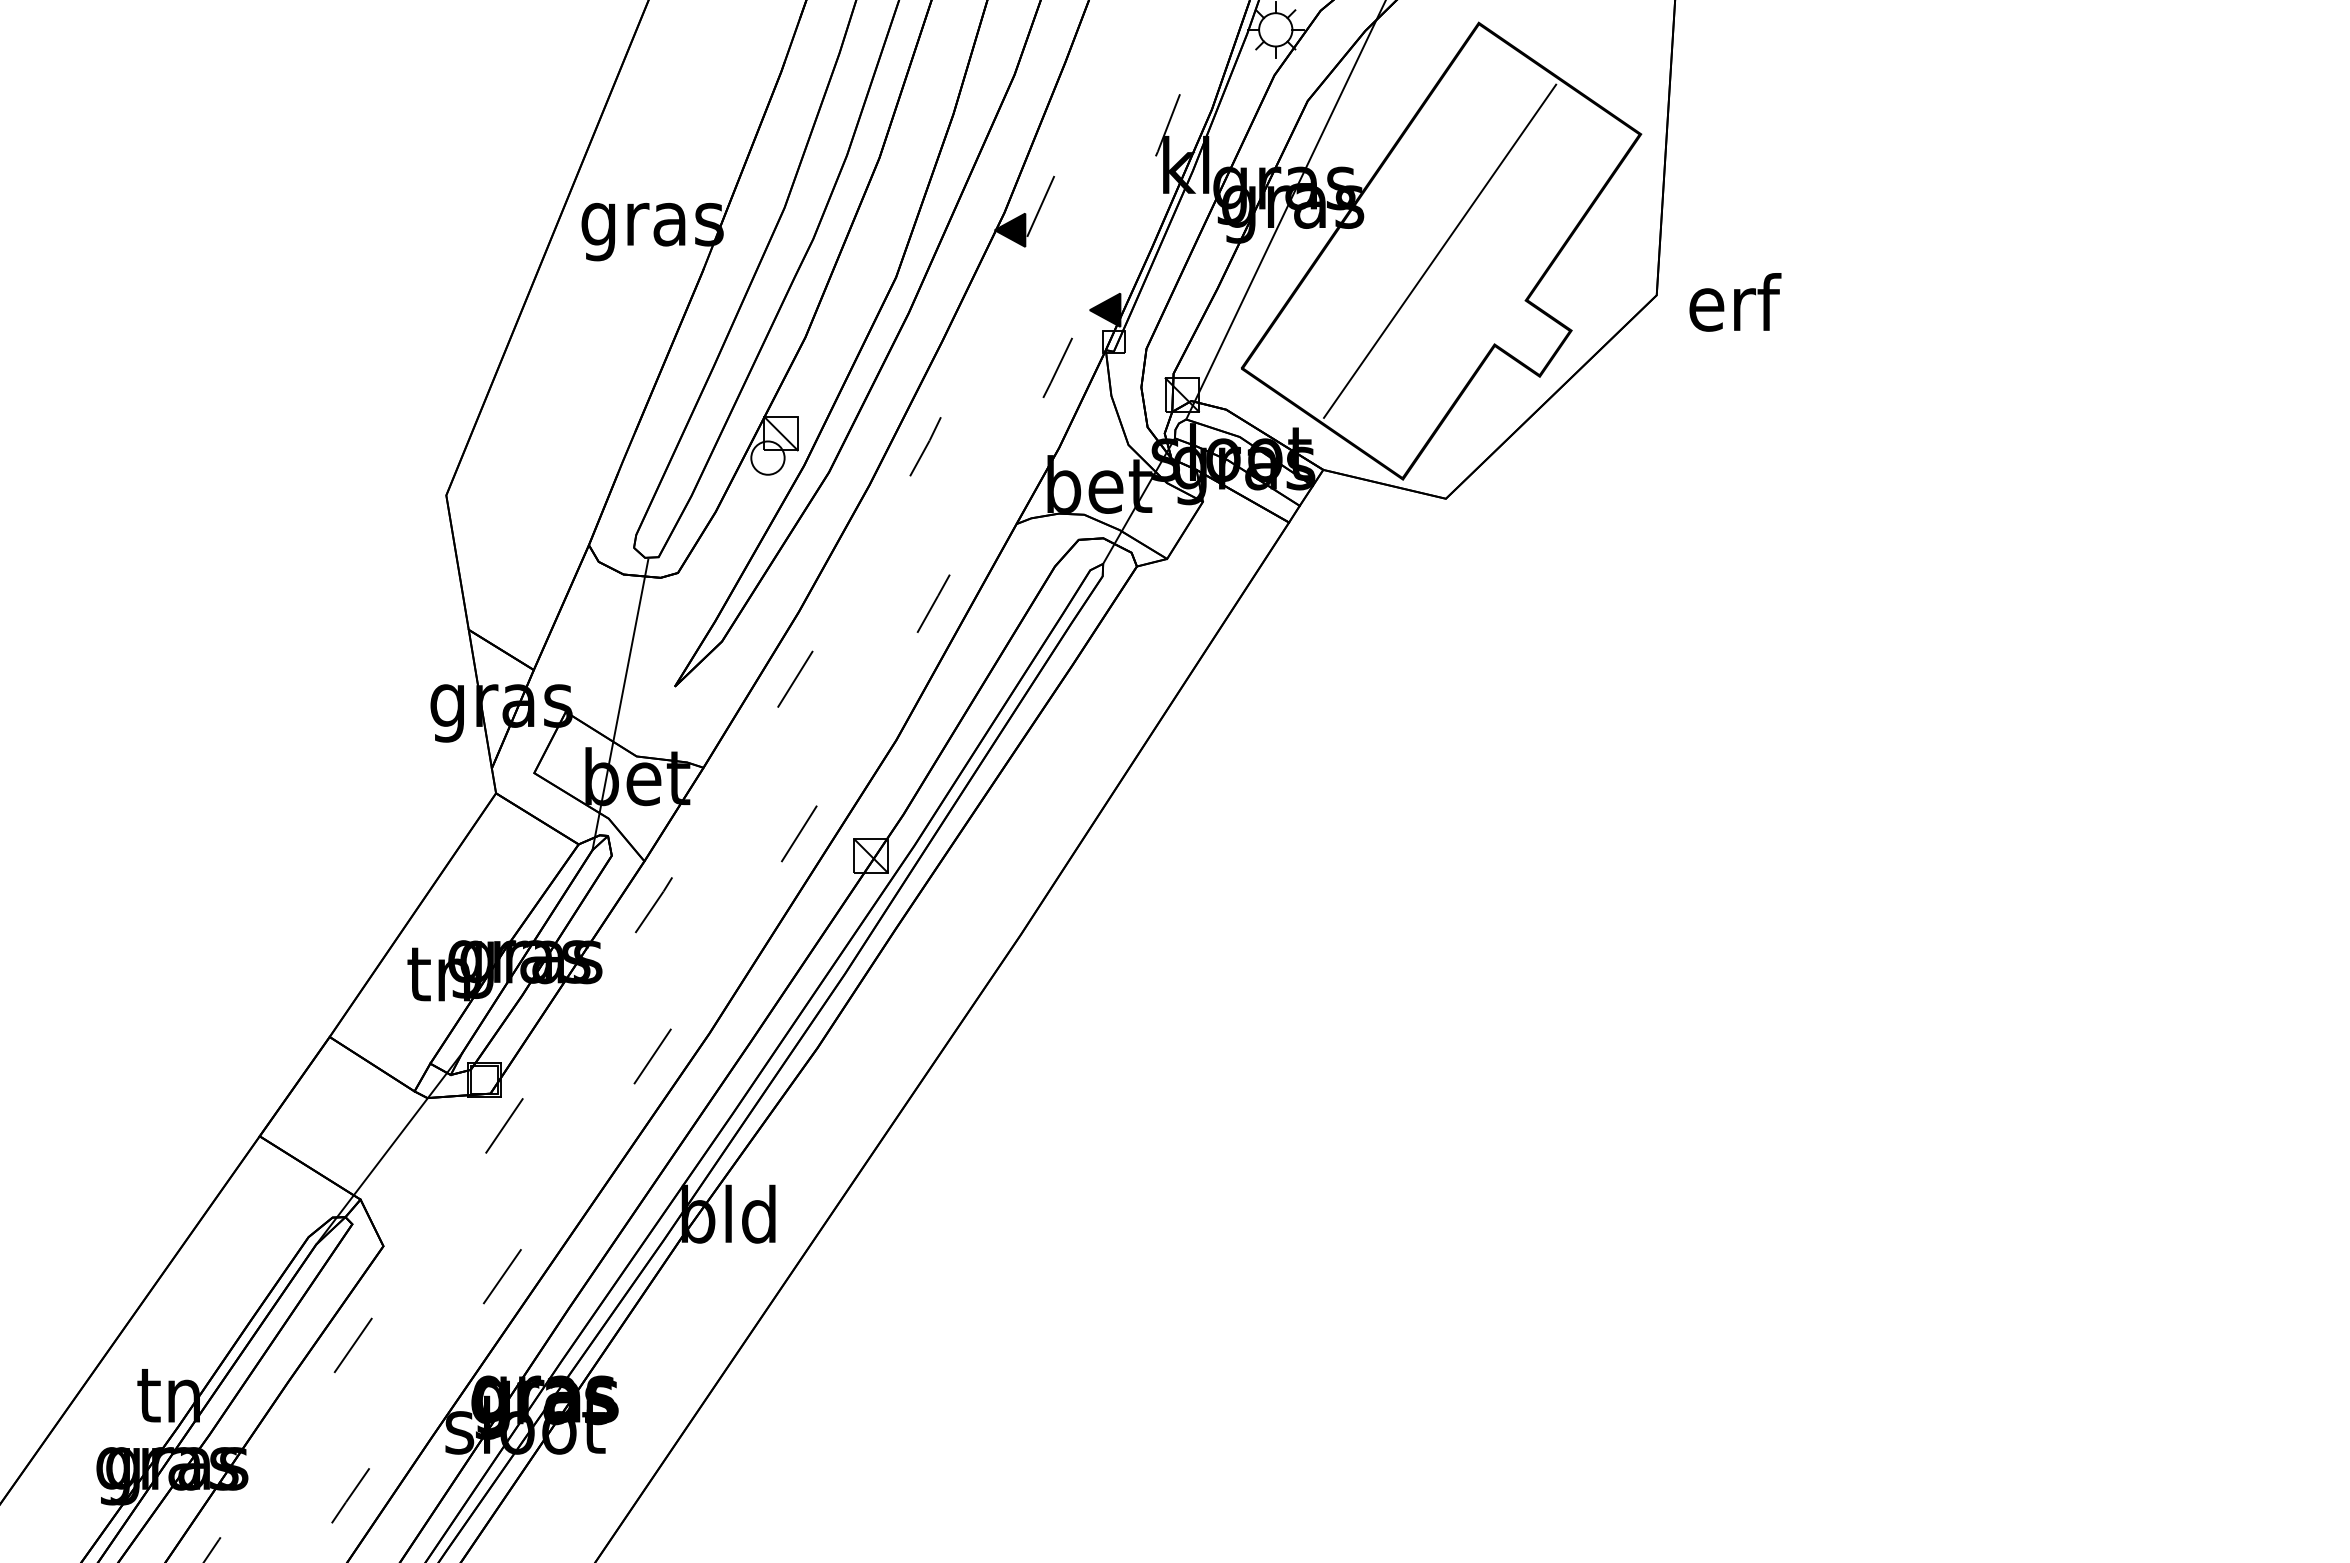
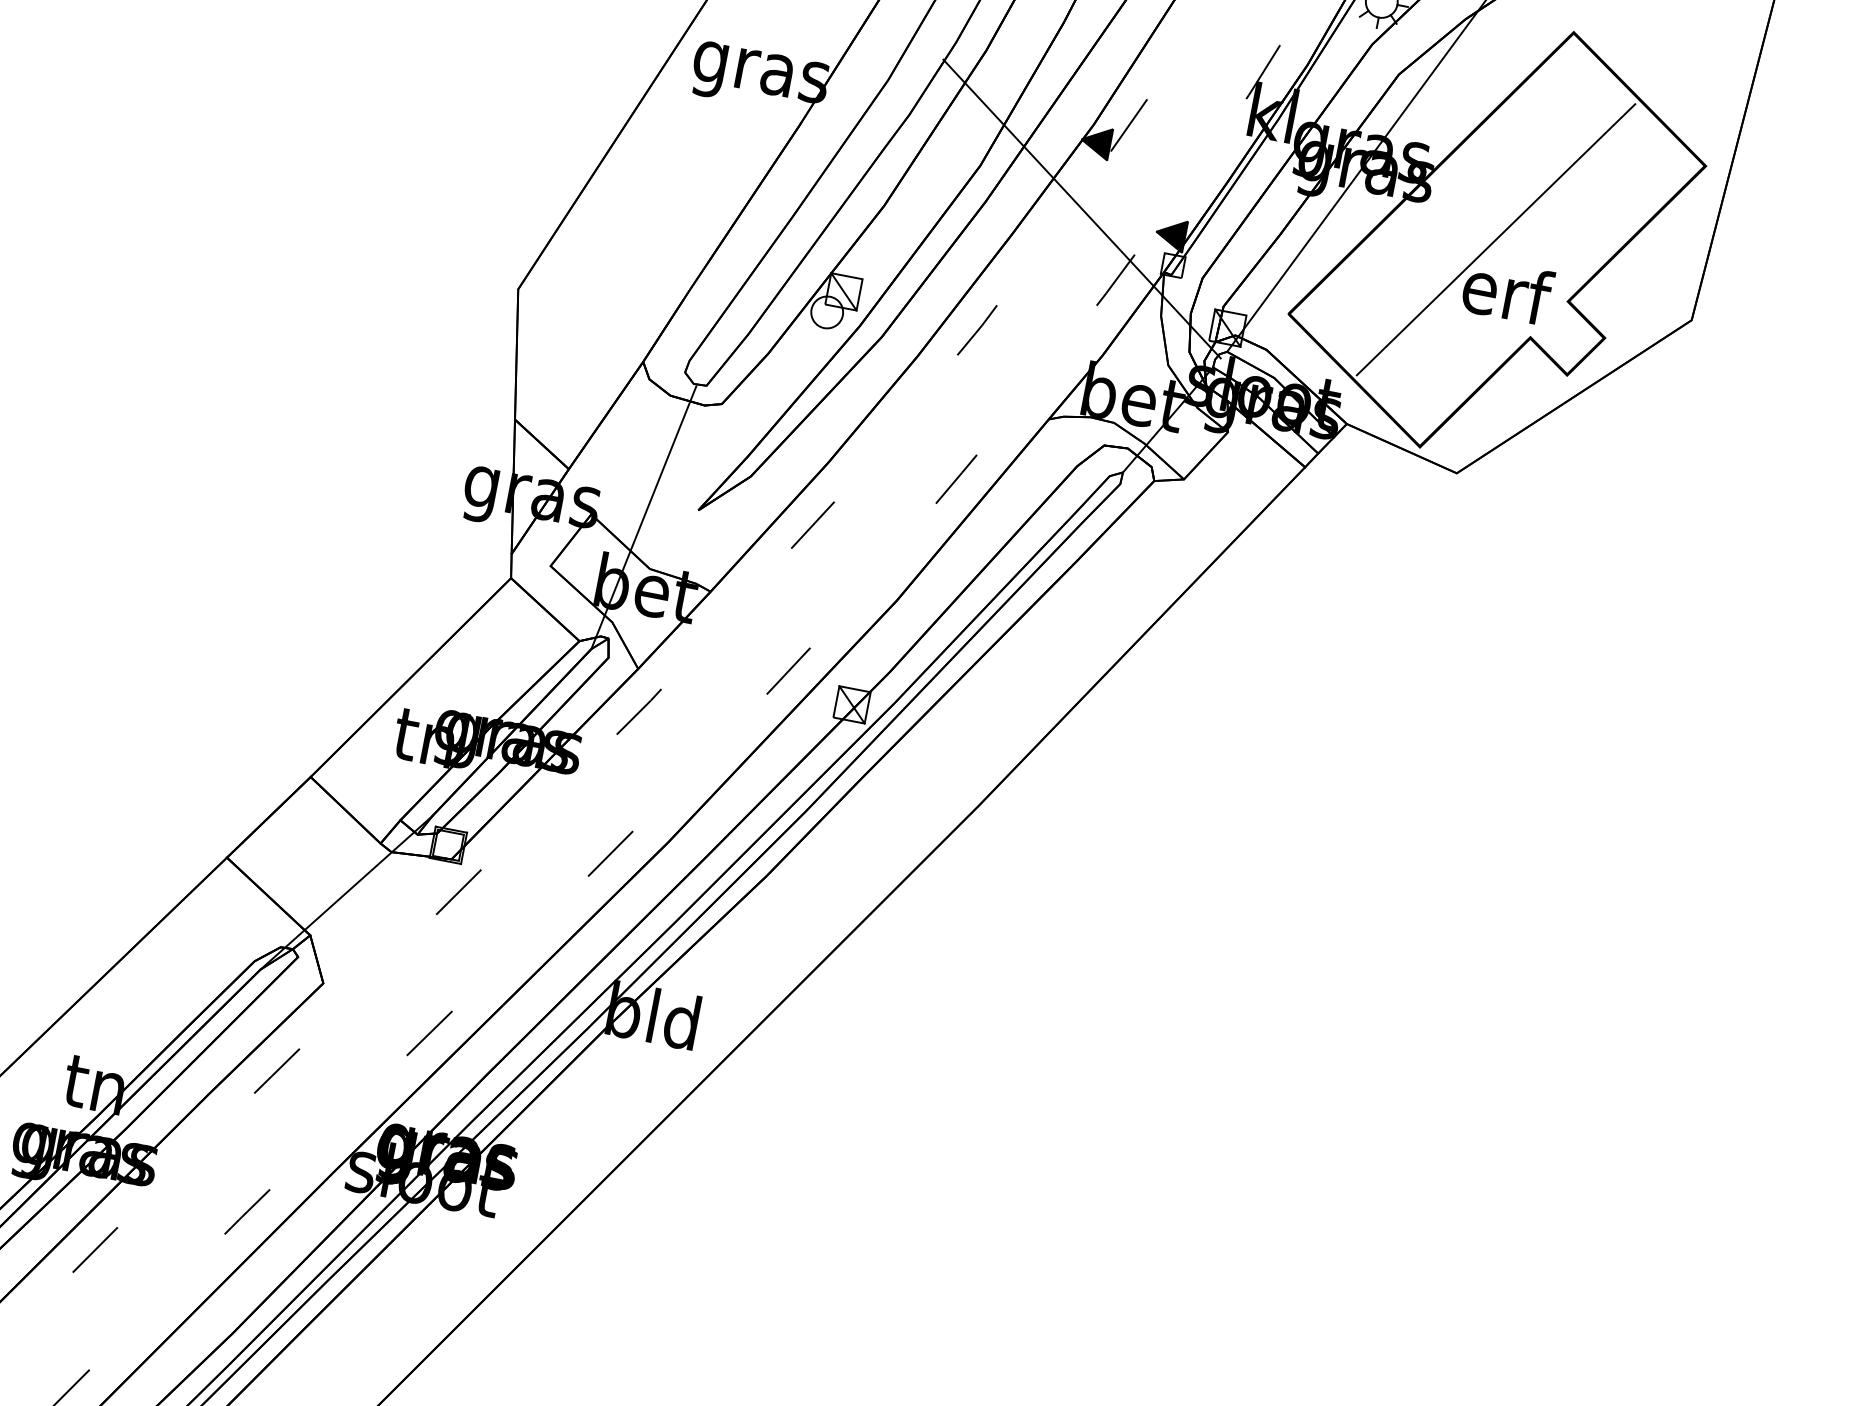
line: (1008, 301) -> (1081, 208), added
text: (1735, 302) -> (1507, 291), moved

